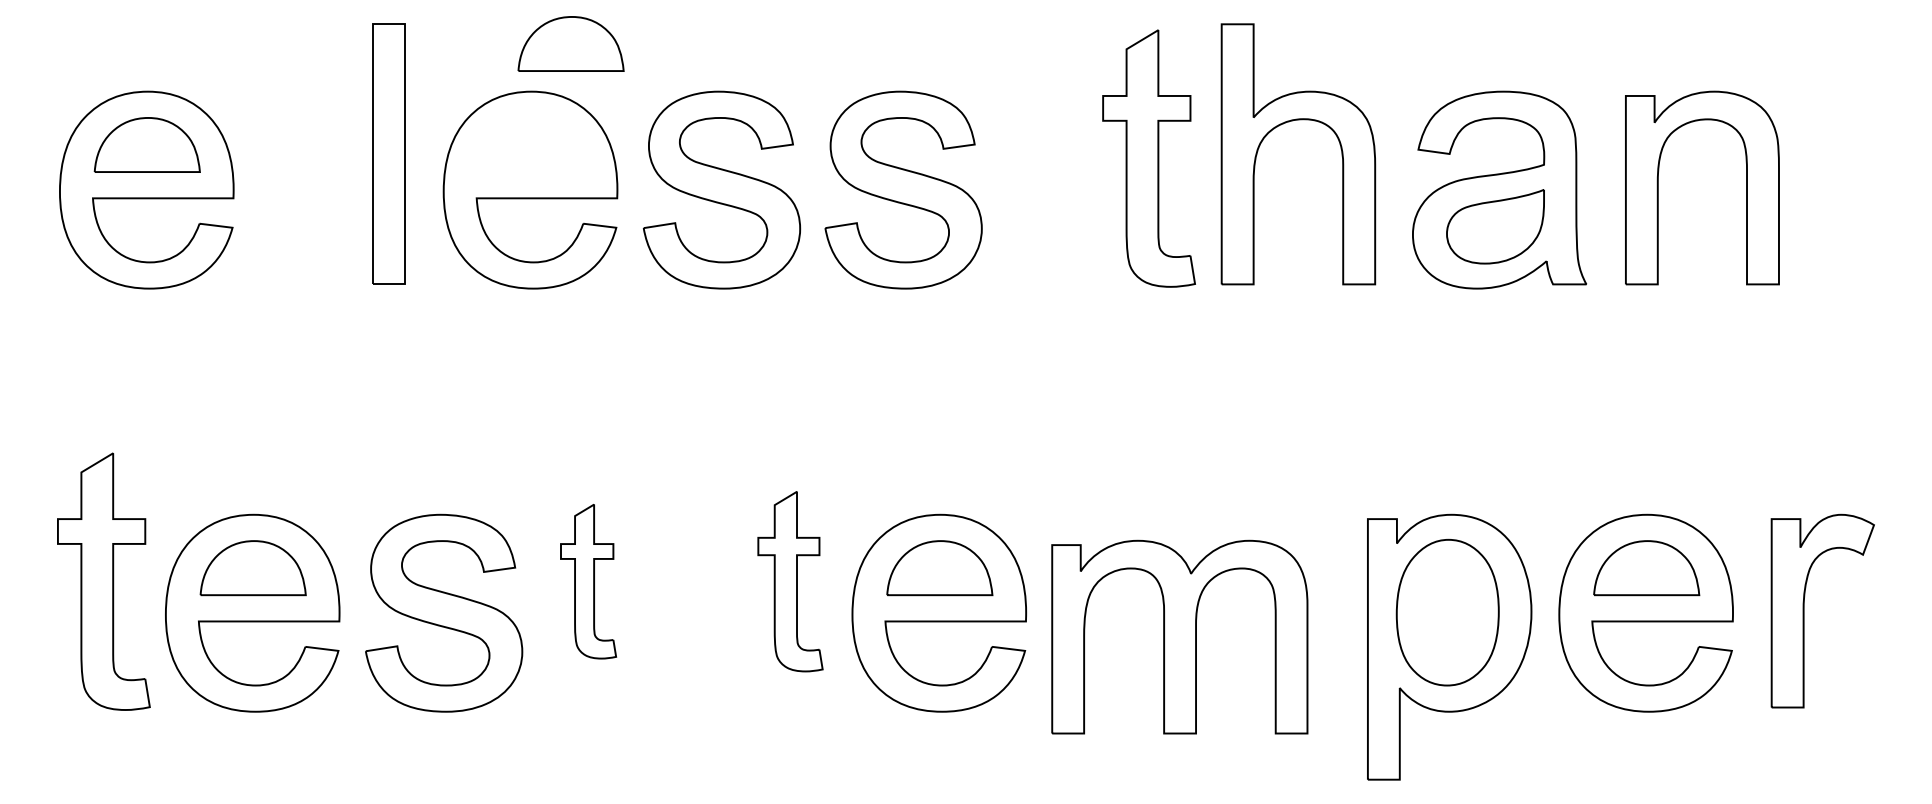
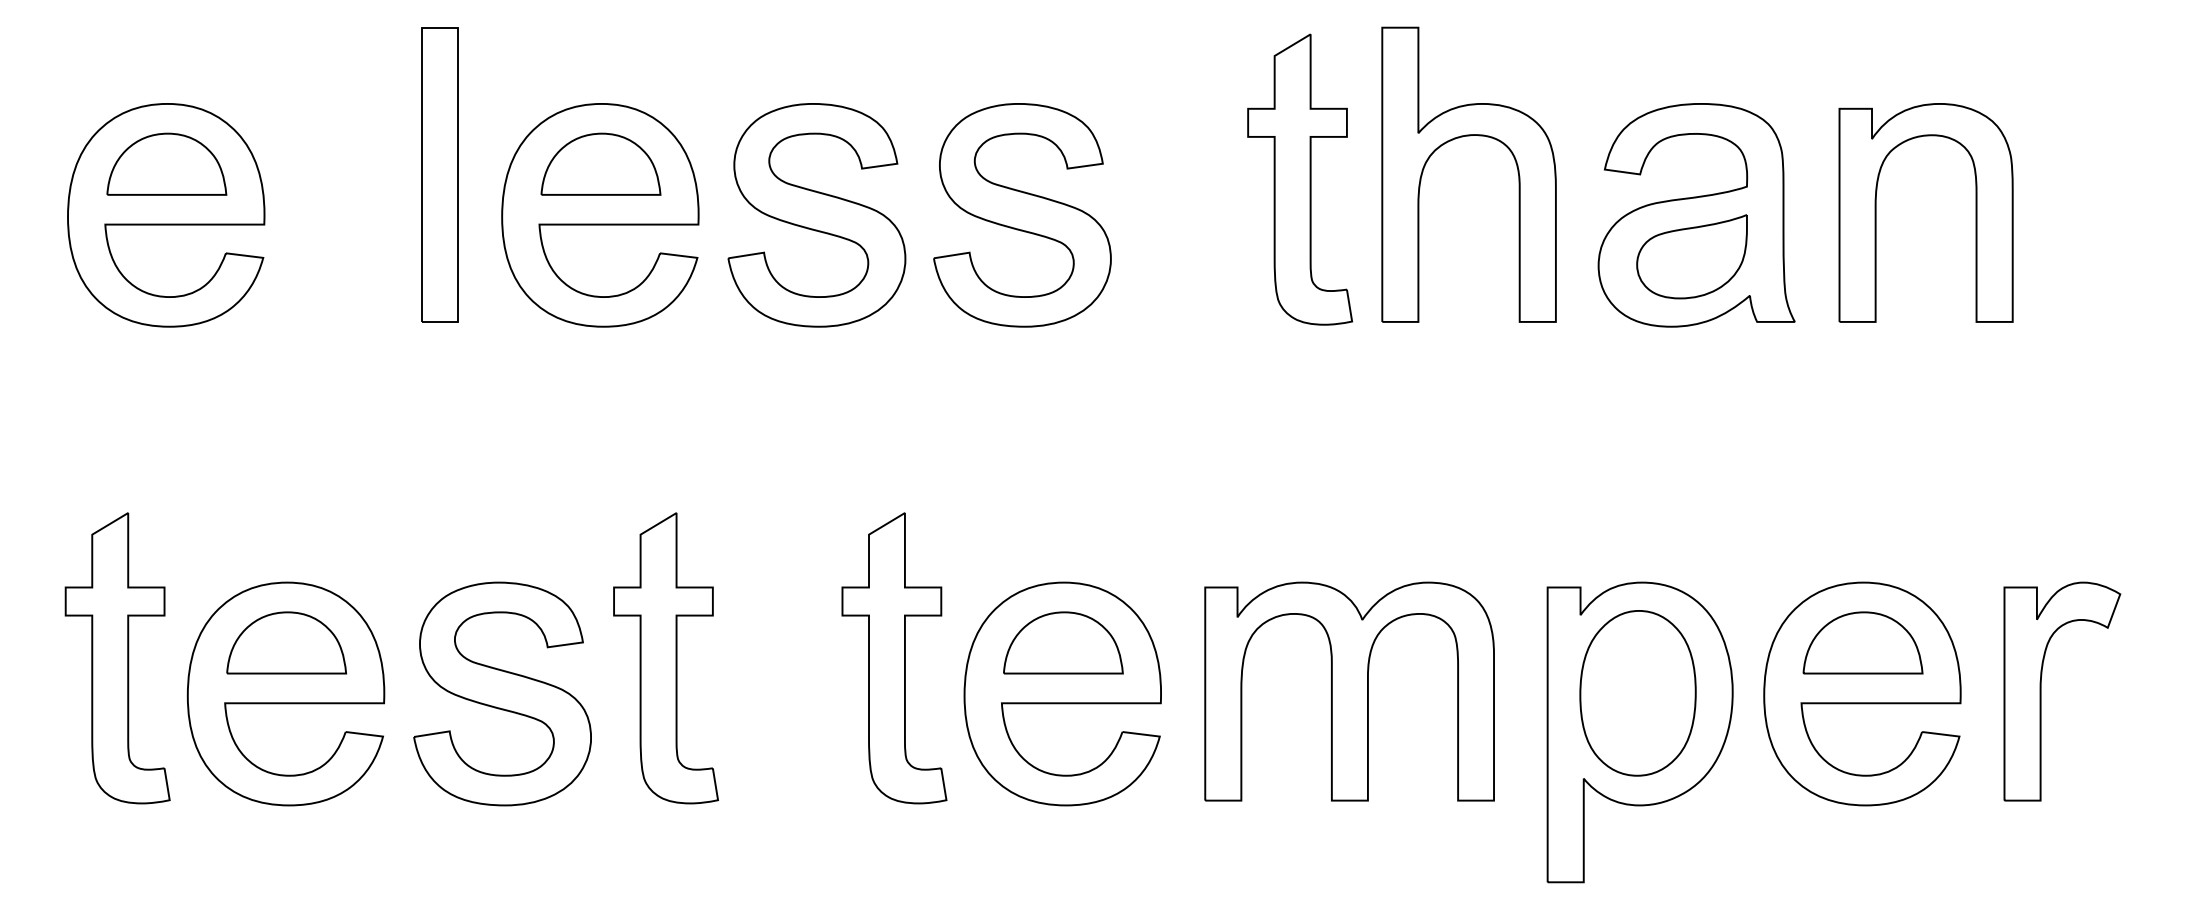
part: (570, 43) -> (600, 163), moved
part: (588, 581) -> (665, 658), size x1.67
part: (790, 581) -> (894, 658), size x1.43
part: (1179, 636) -> (1349, 690), moved

